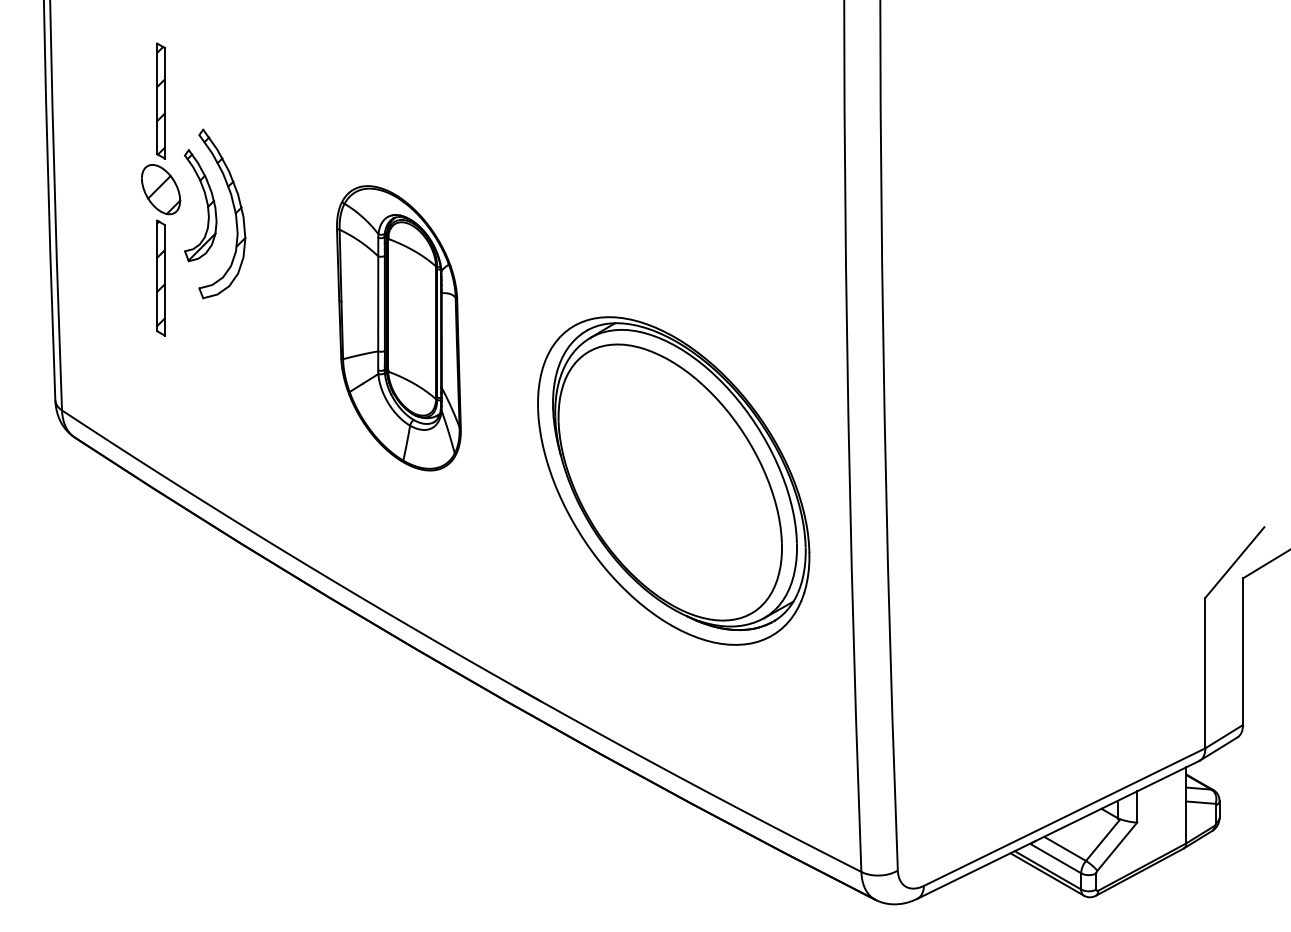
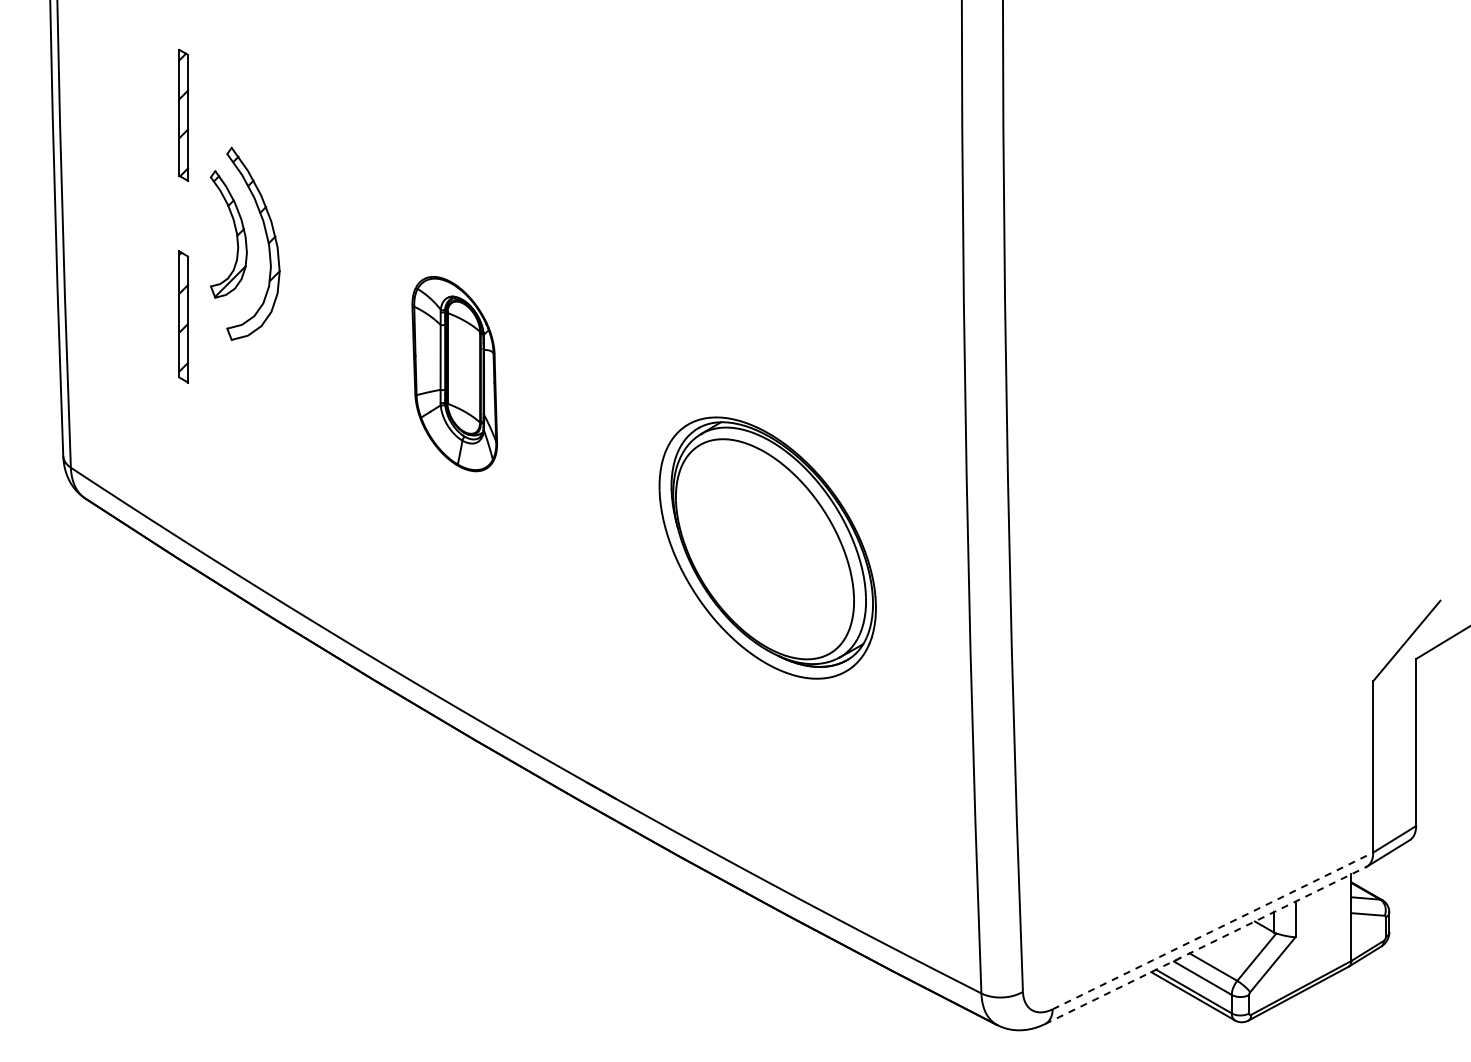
part: (160, 189) -> (183, 216), removed
part: (398, 327) -> (454, 373), size x0.6
part: (673, 480) -> (767, 547), size x0.7
line: (1065, 816) -> (1213, 930), solid -> dashed
line: (1058, 829) -> (1205, 945), solid -> dashed

